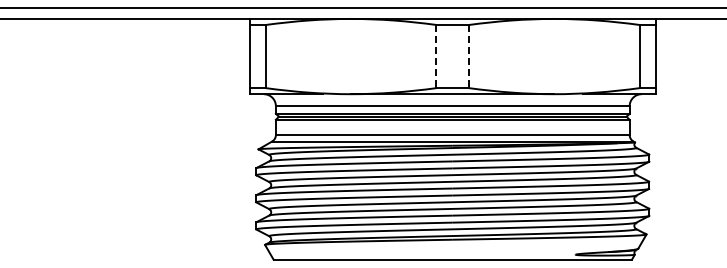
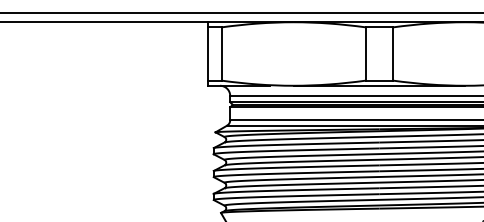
line: (436, 56) -> (365, 53), dashed -> solid
line: (469, 56) -> (393, 53), dashed -> solid

